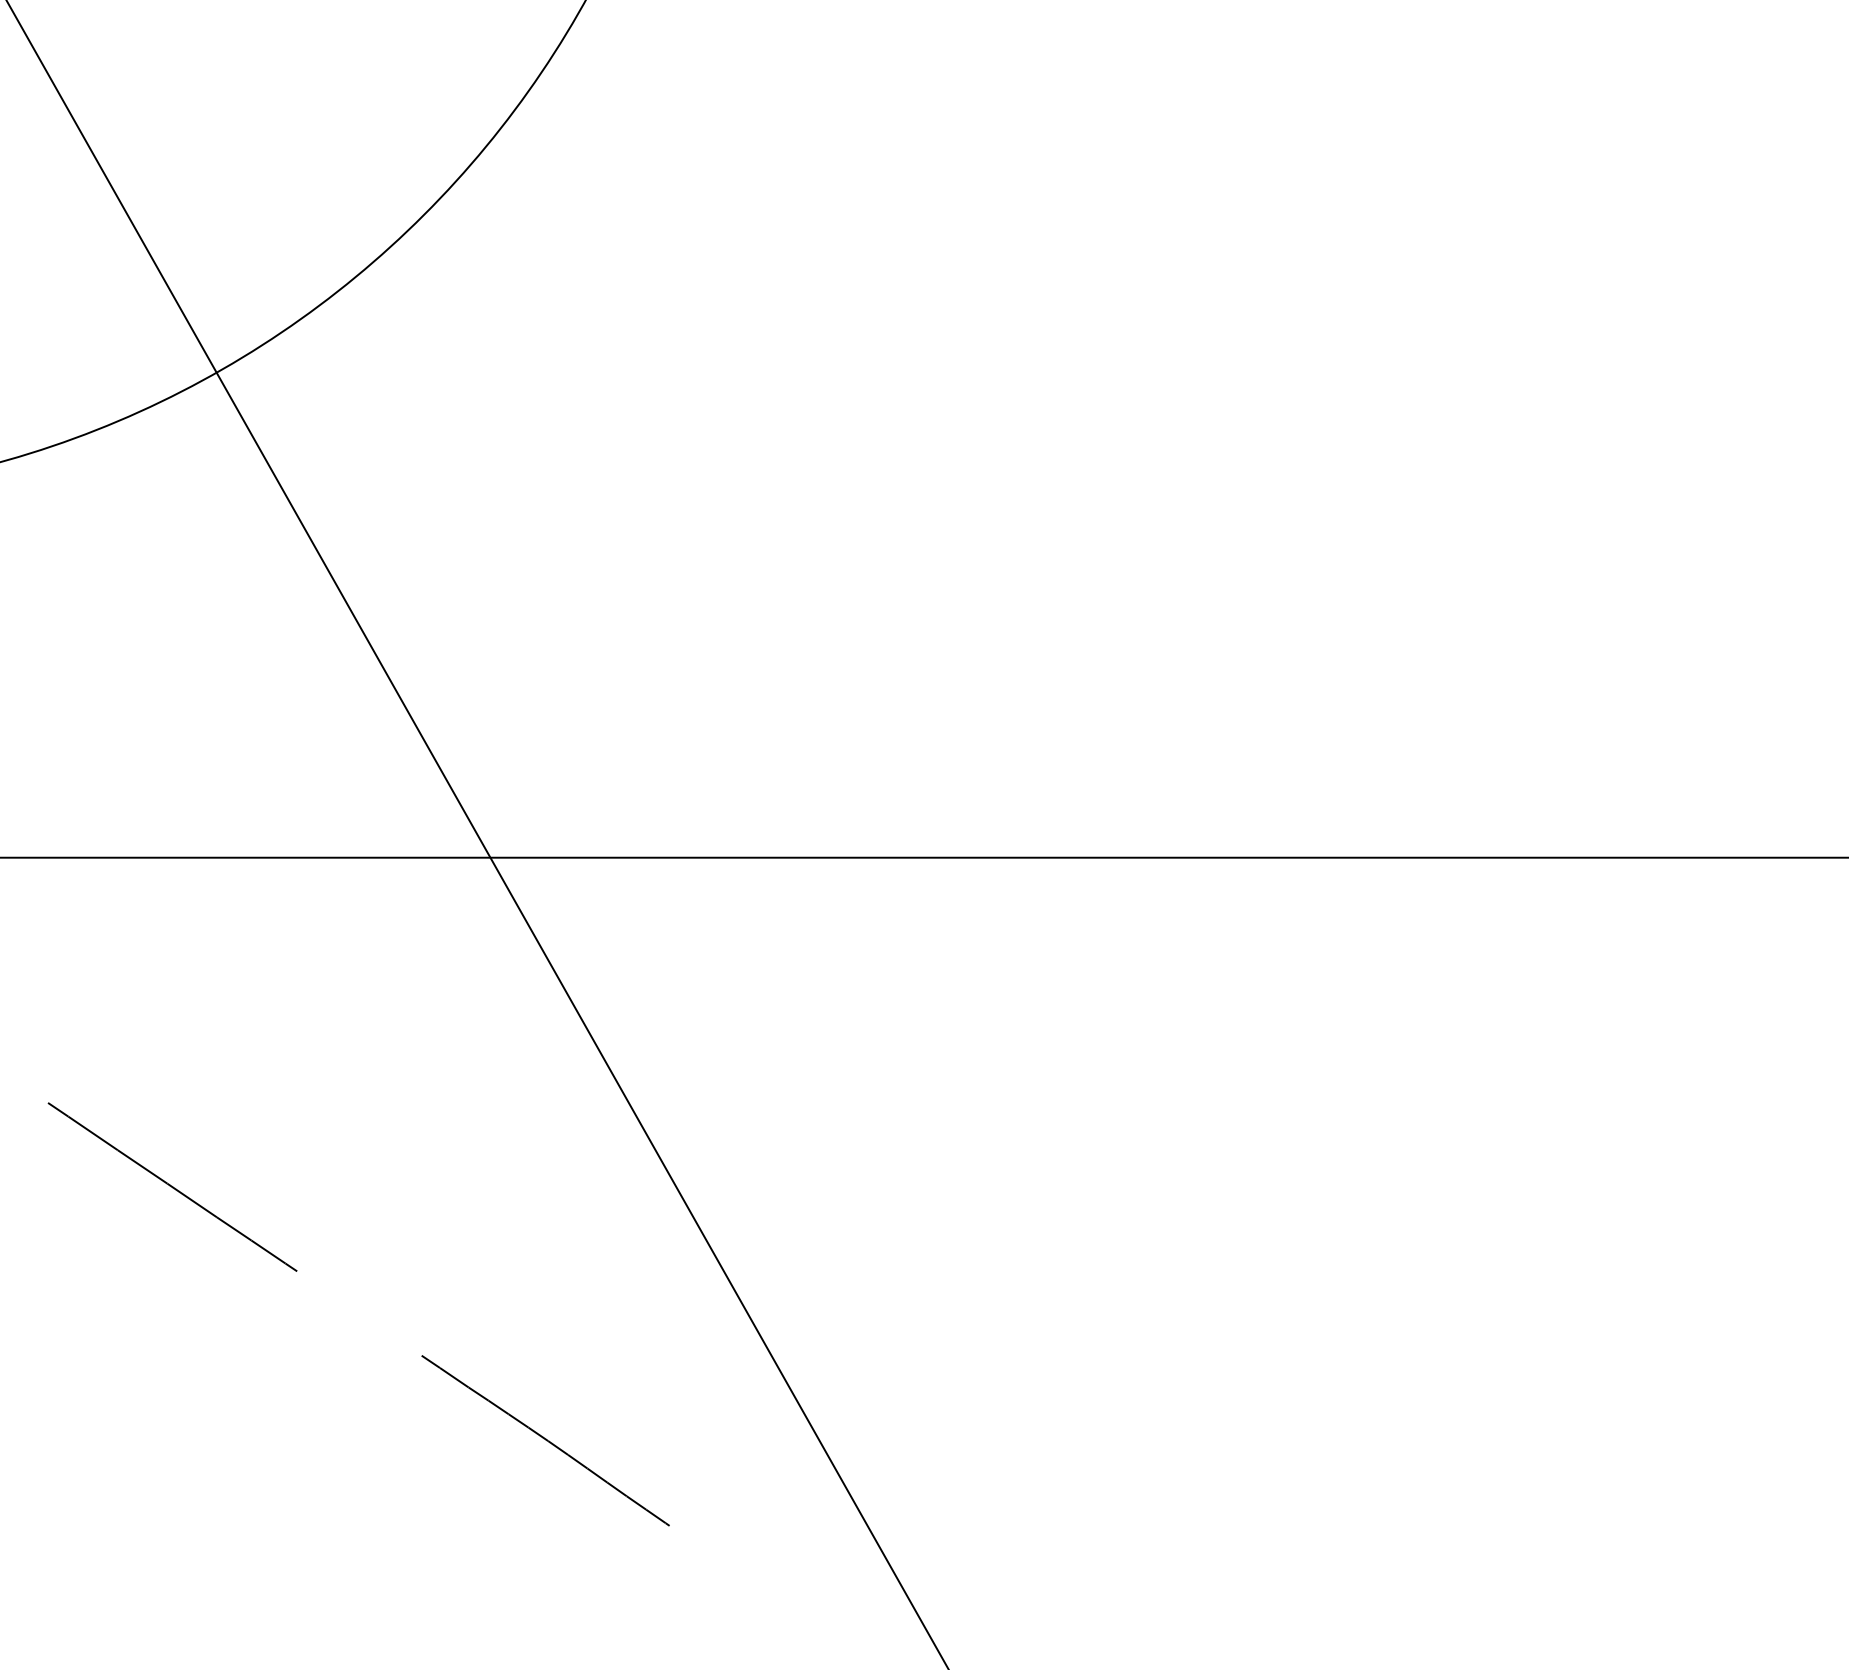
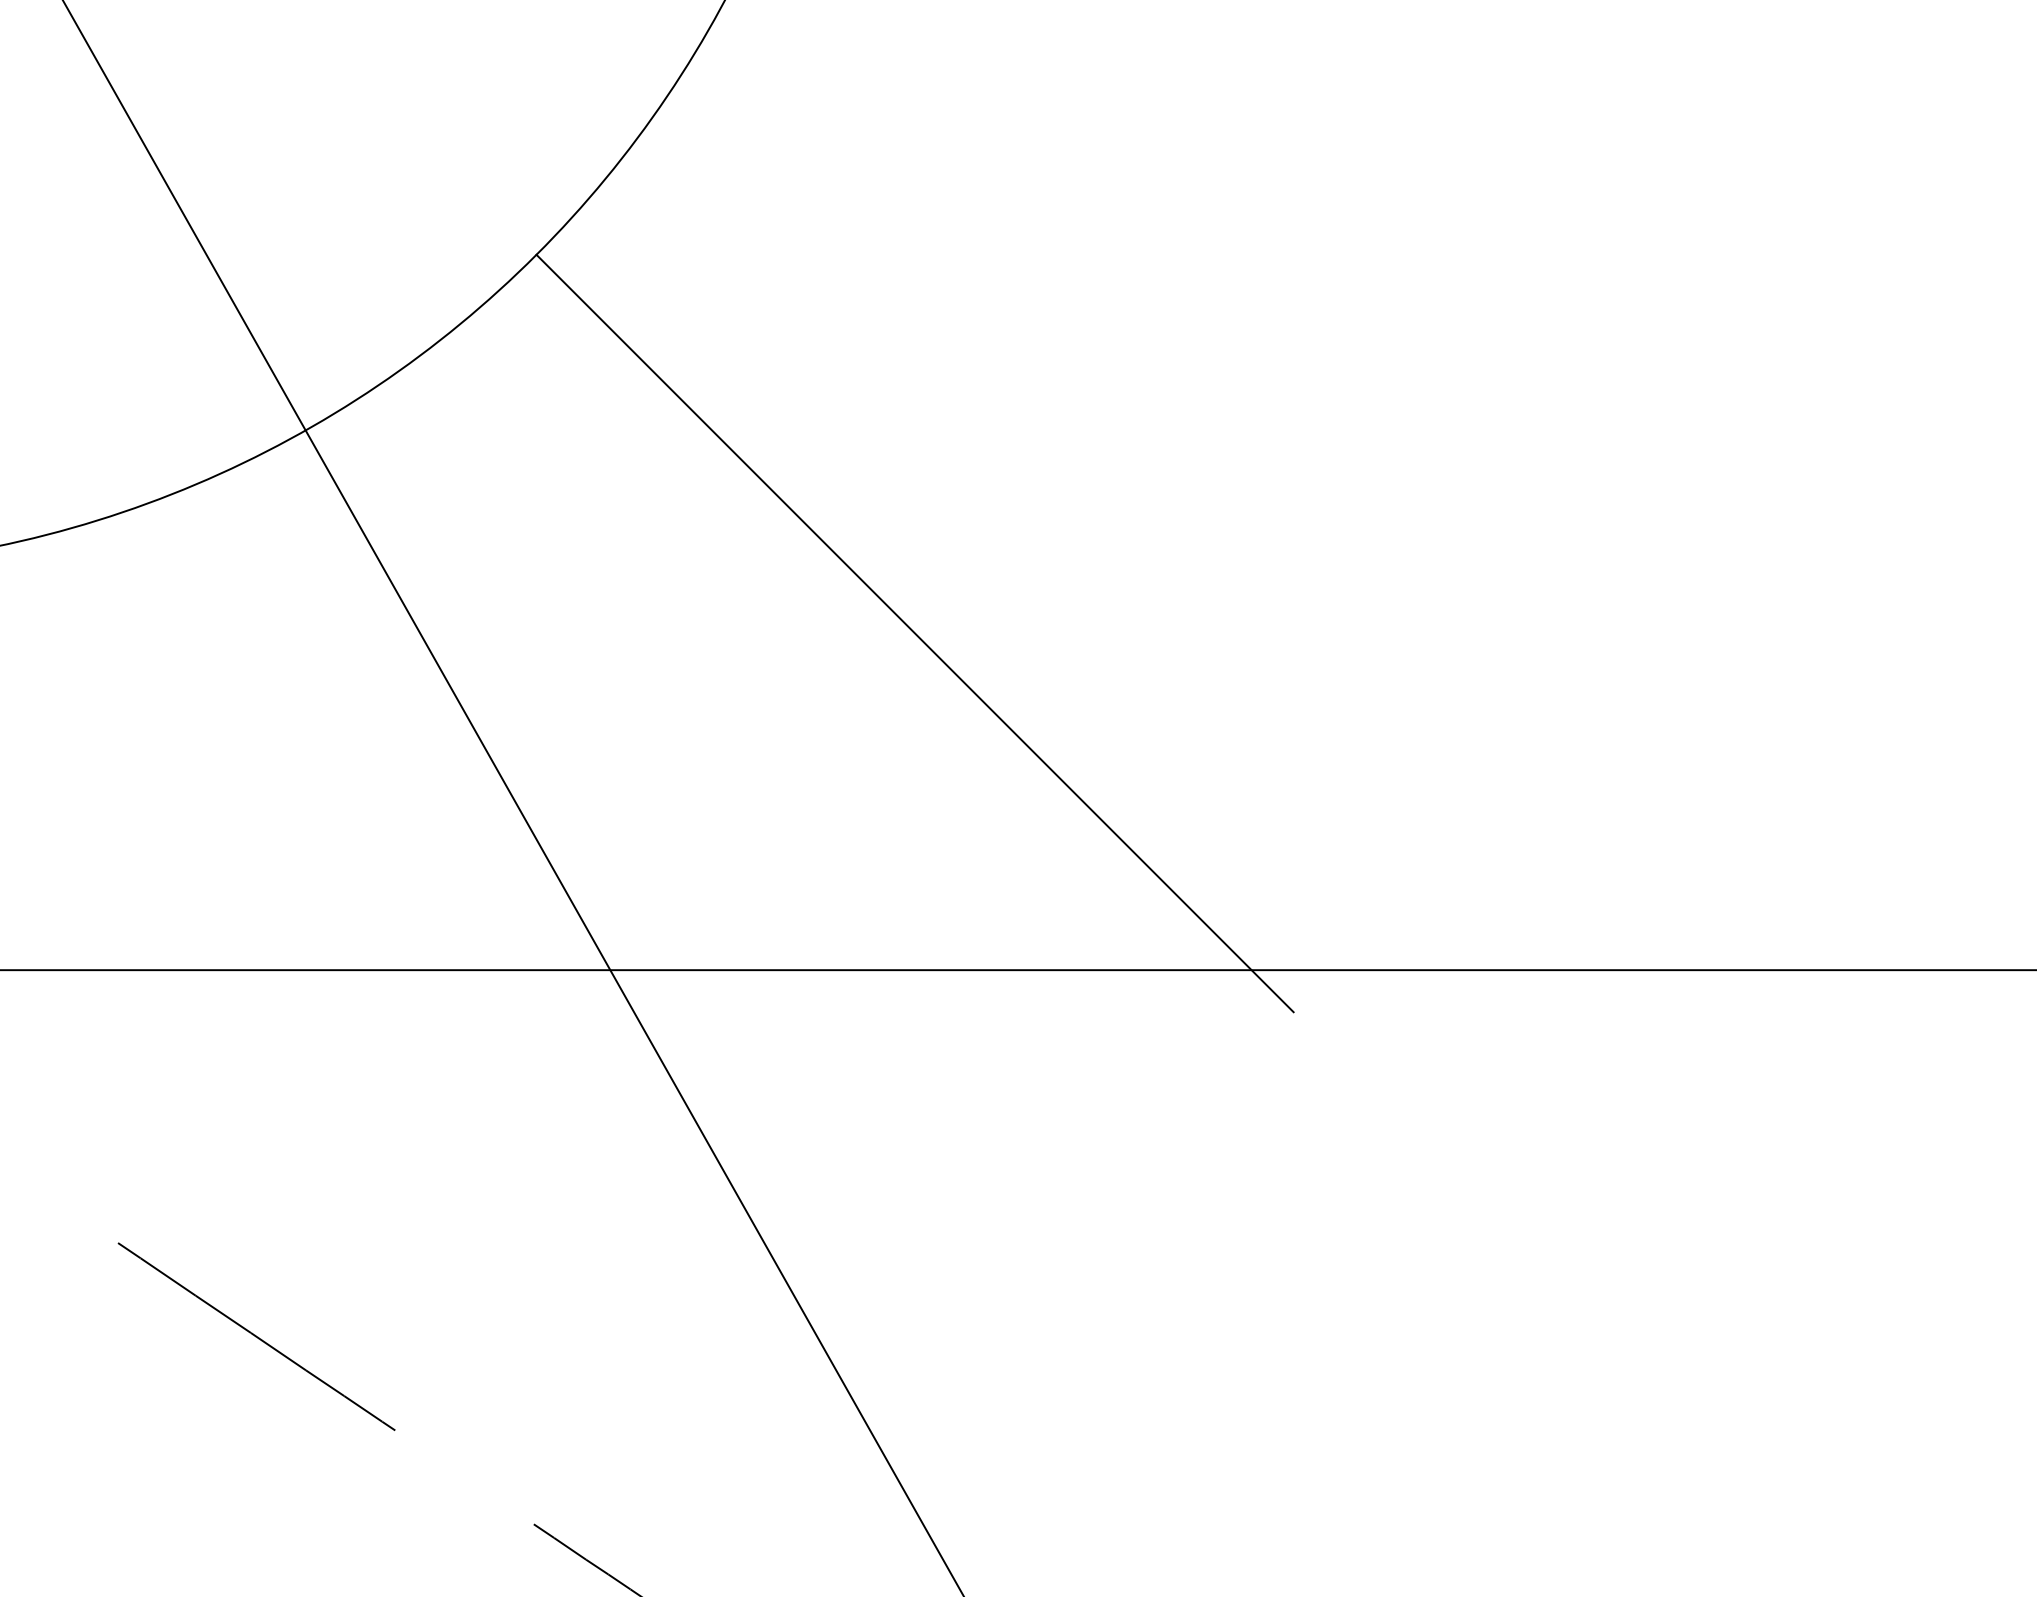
line: (764, 554) -> (915, 632), added

